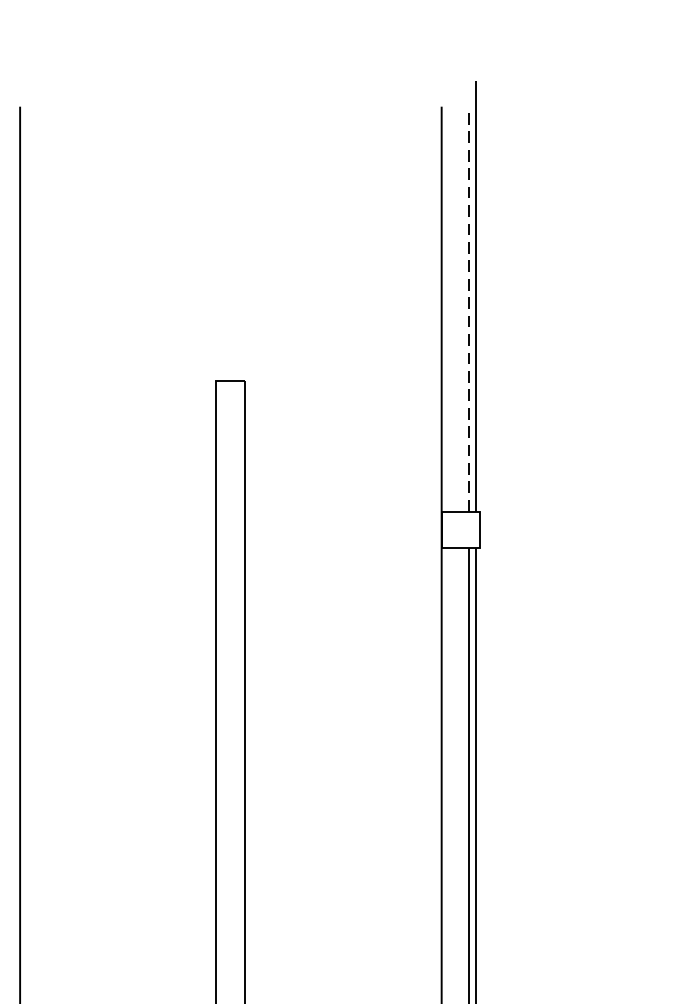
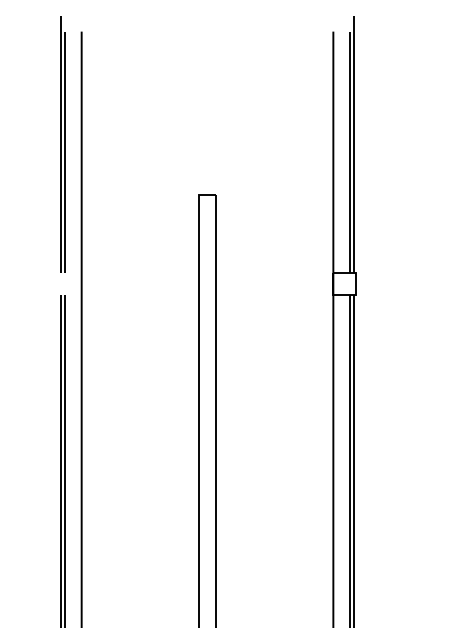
line: (468, 309) -> (349, 152), dashed -> solid

